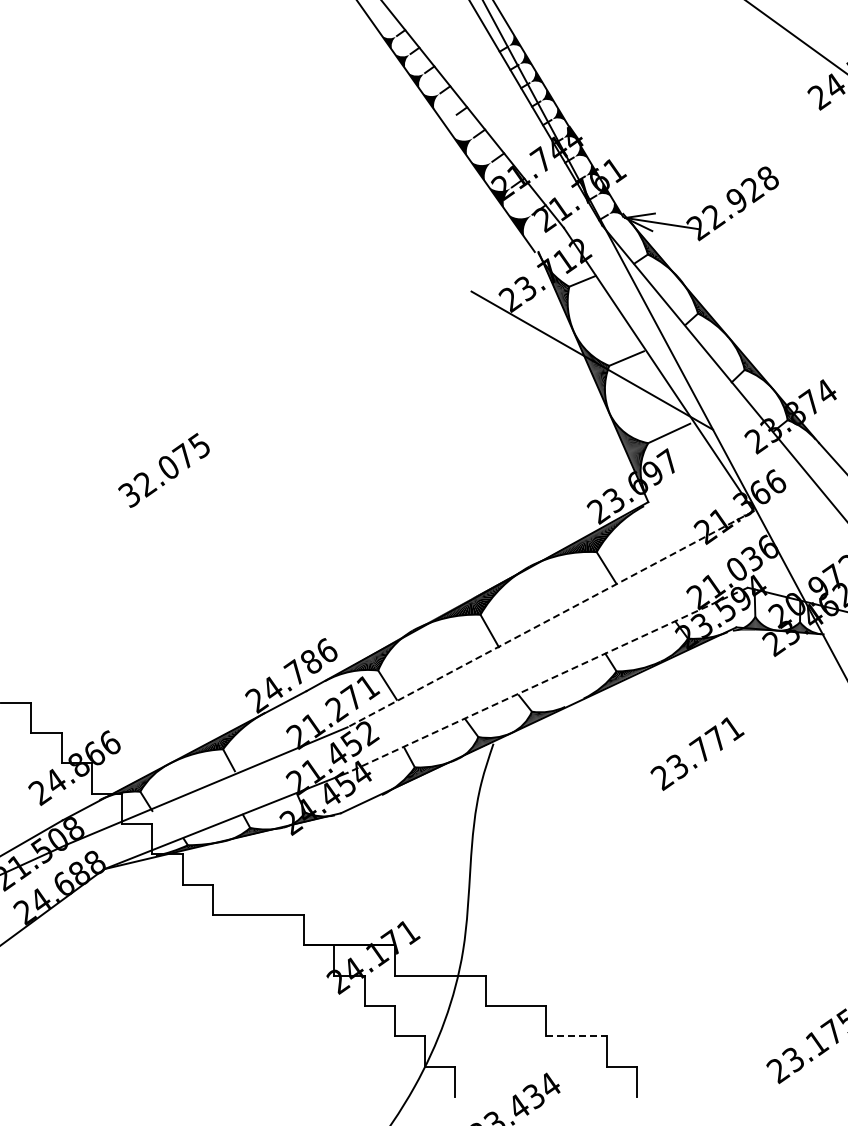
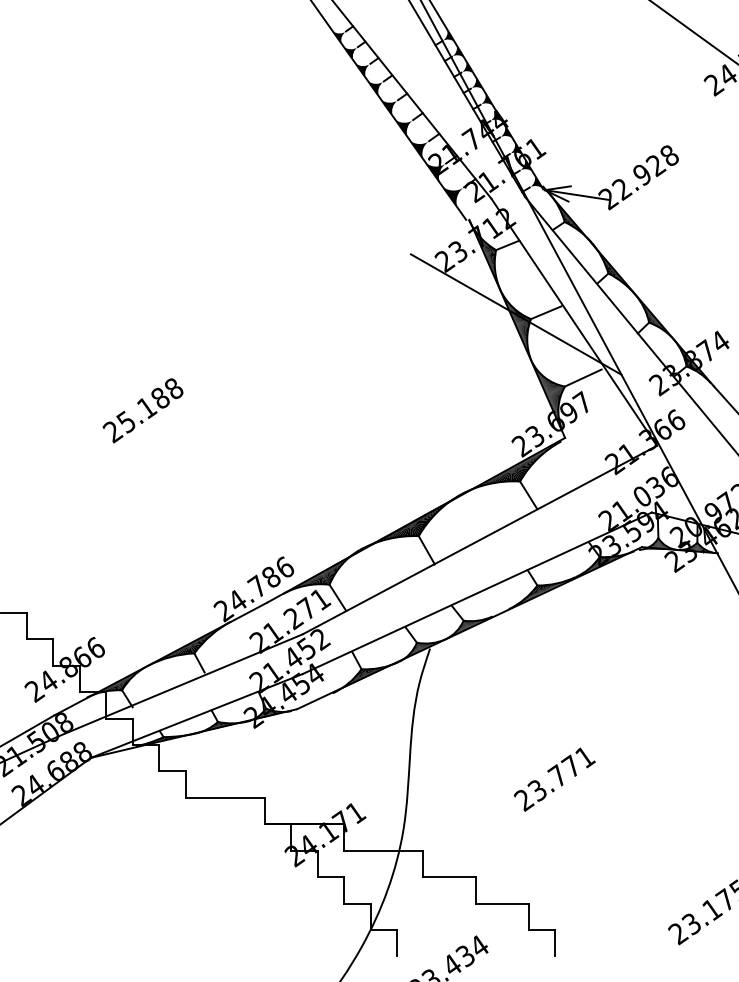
fill: (446, 123) -> (389, 107), added
text: (164, 470) -> (143, 410), 32.075 -> 25.188
line: (550, 619) -> (479, 540), dashed -> solid
line: (547, 680) -> (477, 593), dashed -> solid
text: (697, 753) -> (554, 779), moved
line: (577, 1036) -> (503, 903), dashed -> solid

